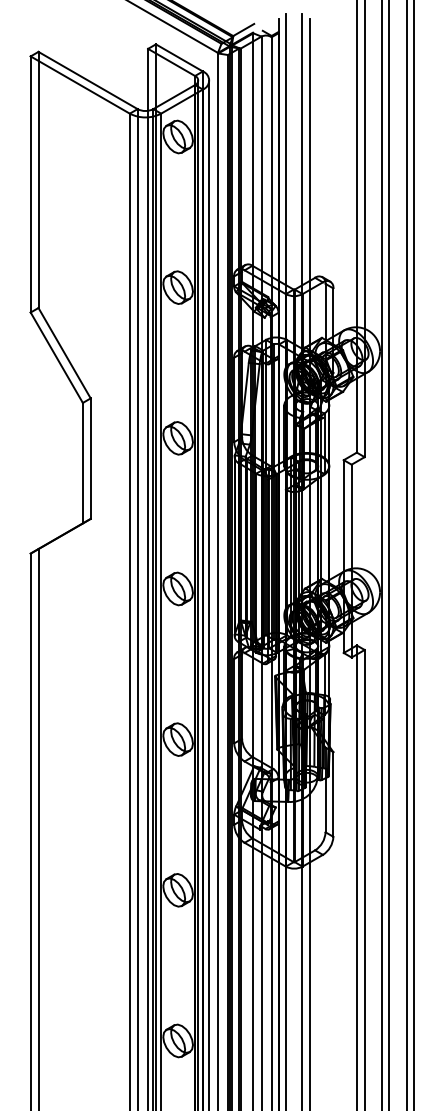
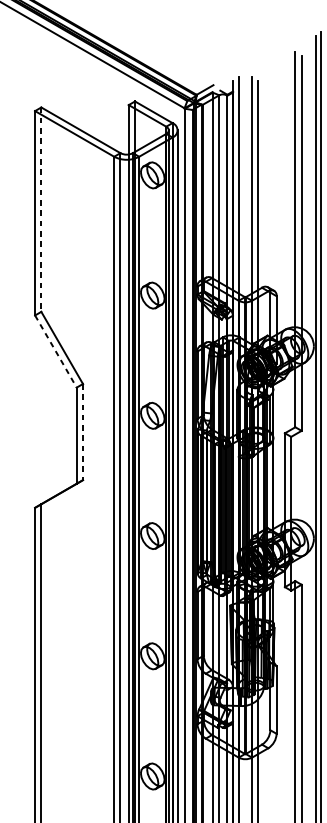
line: (38, 180) -> (41, 210), solid -> dashed
line: (57, 358) -> (56, 352), solid -> dashed
line: (90, 459) -> (82, 432), solid -> dashed

